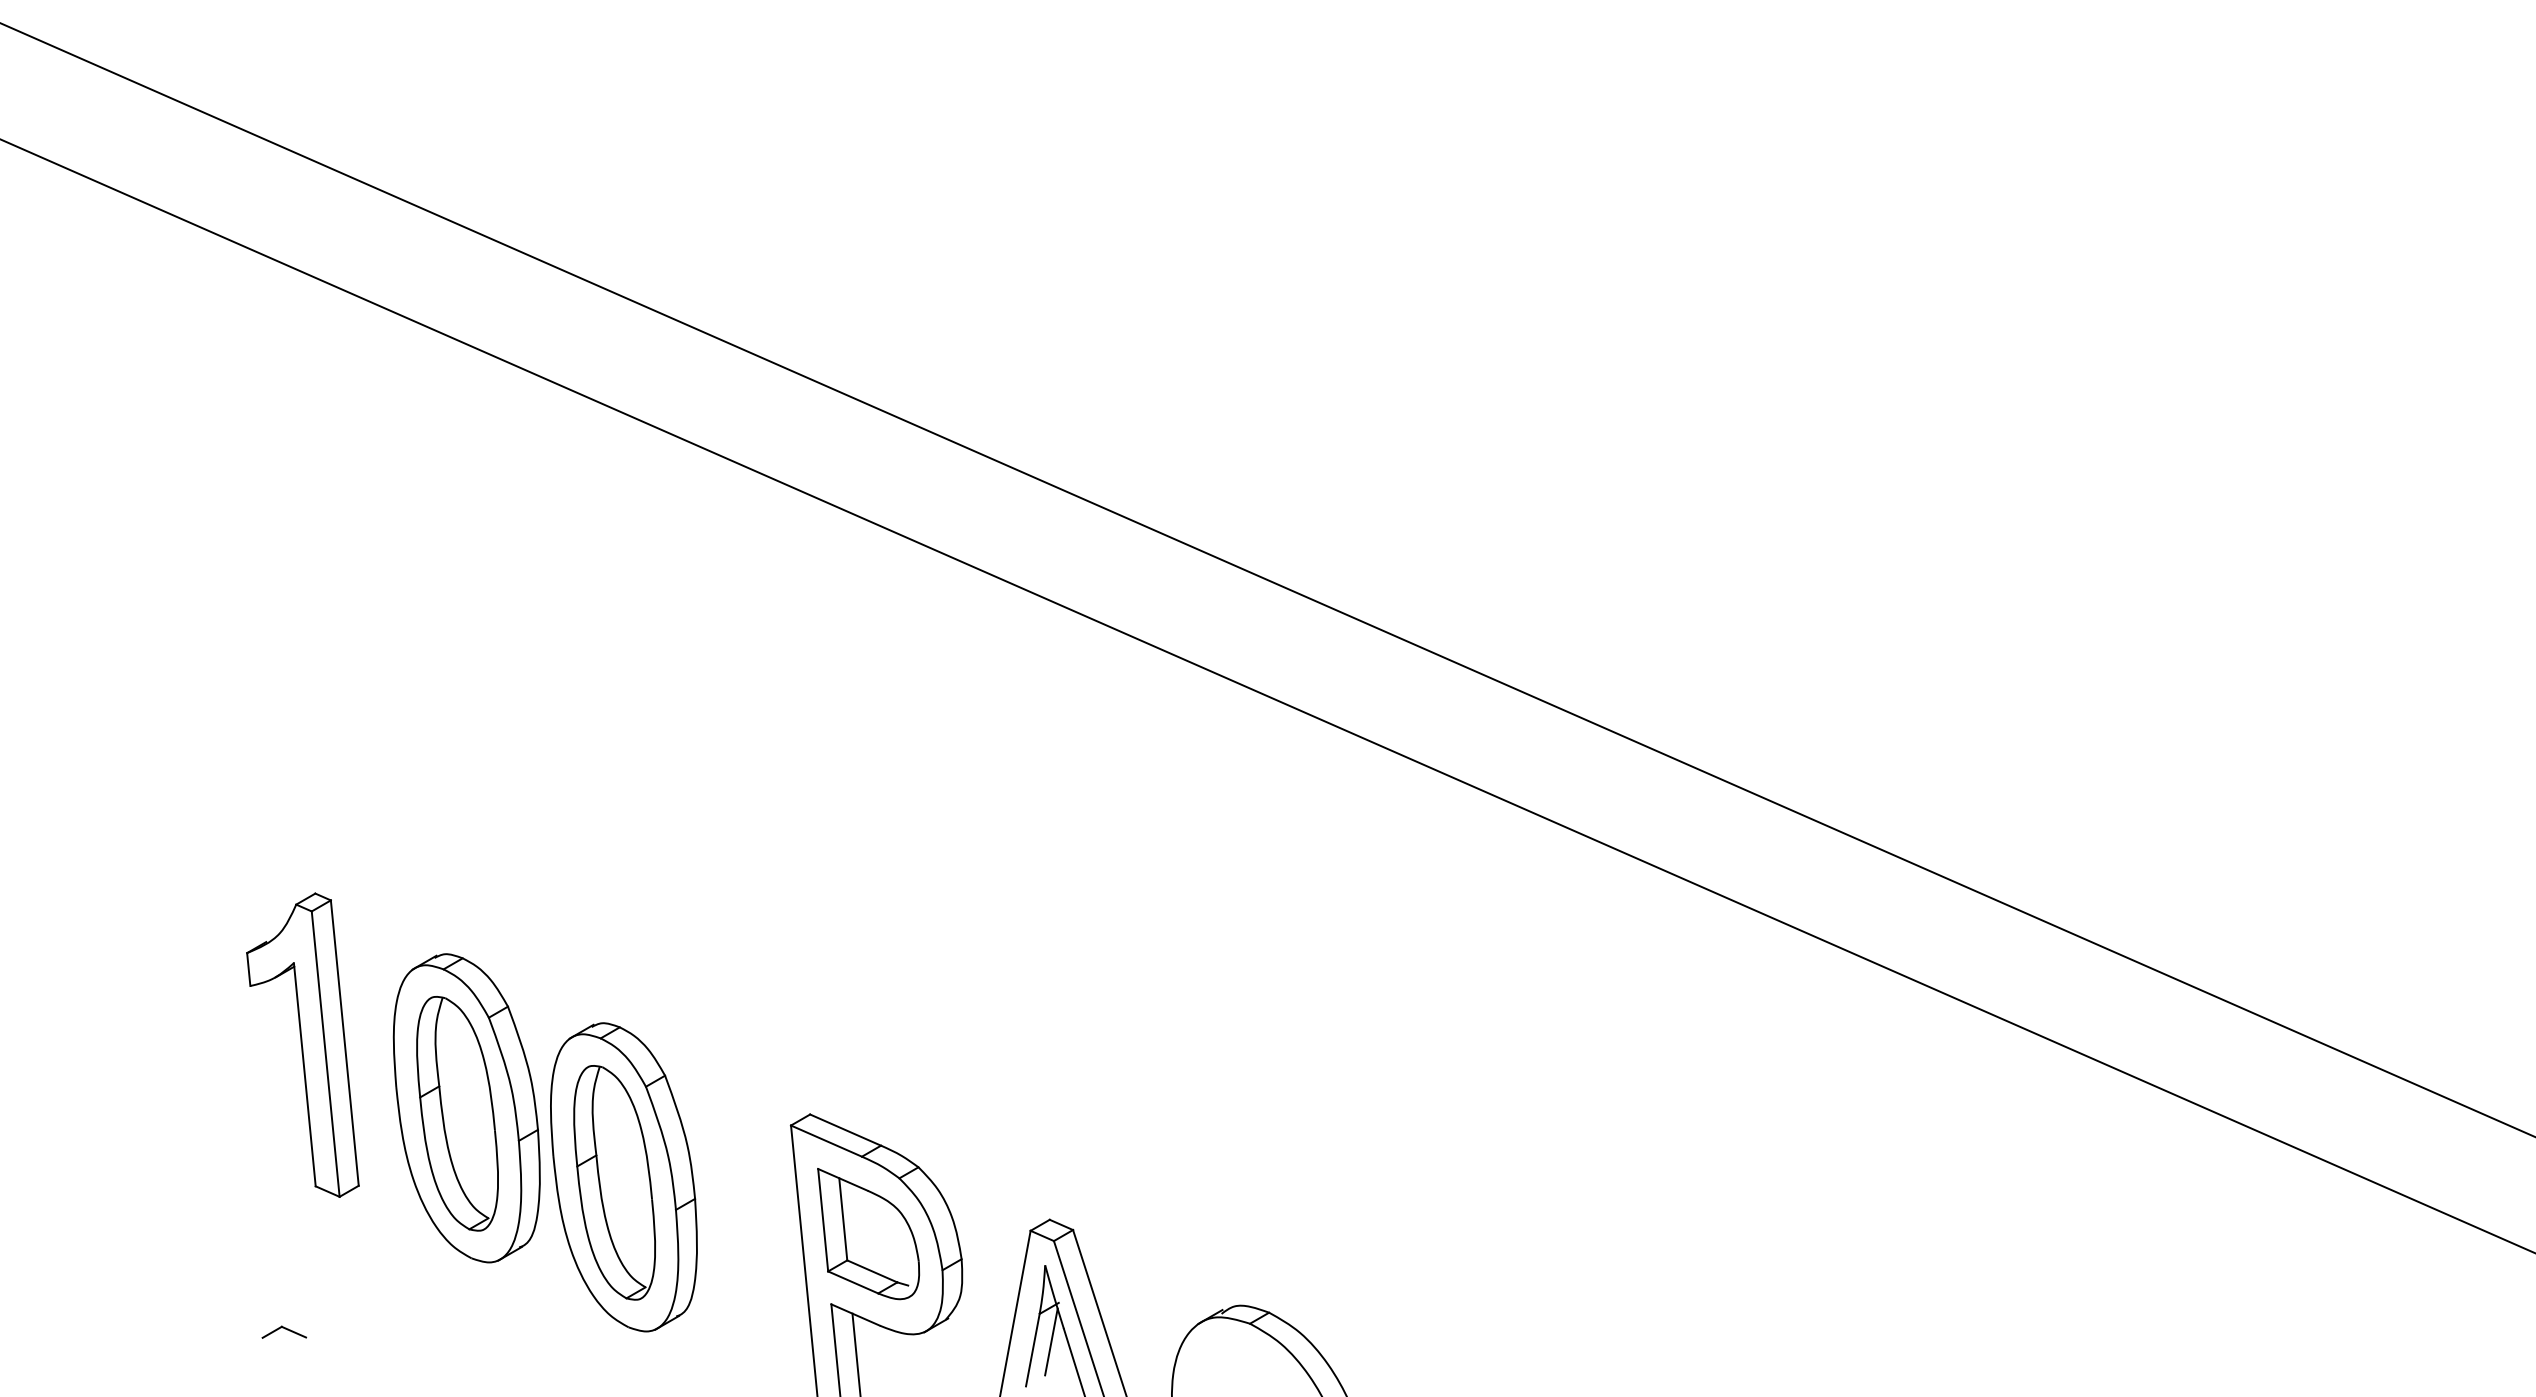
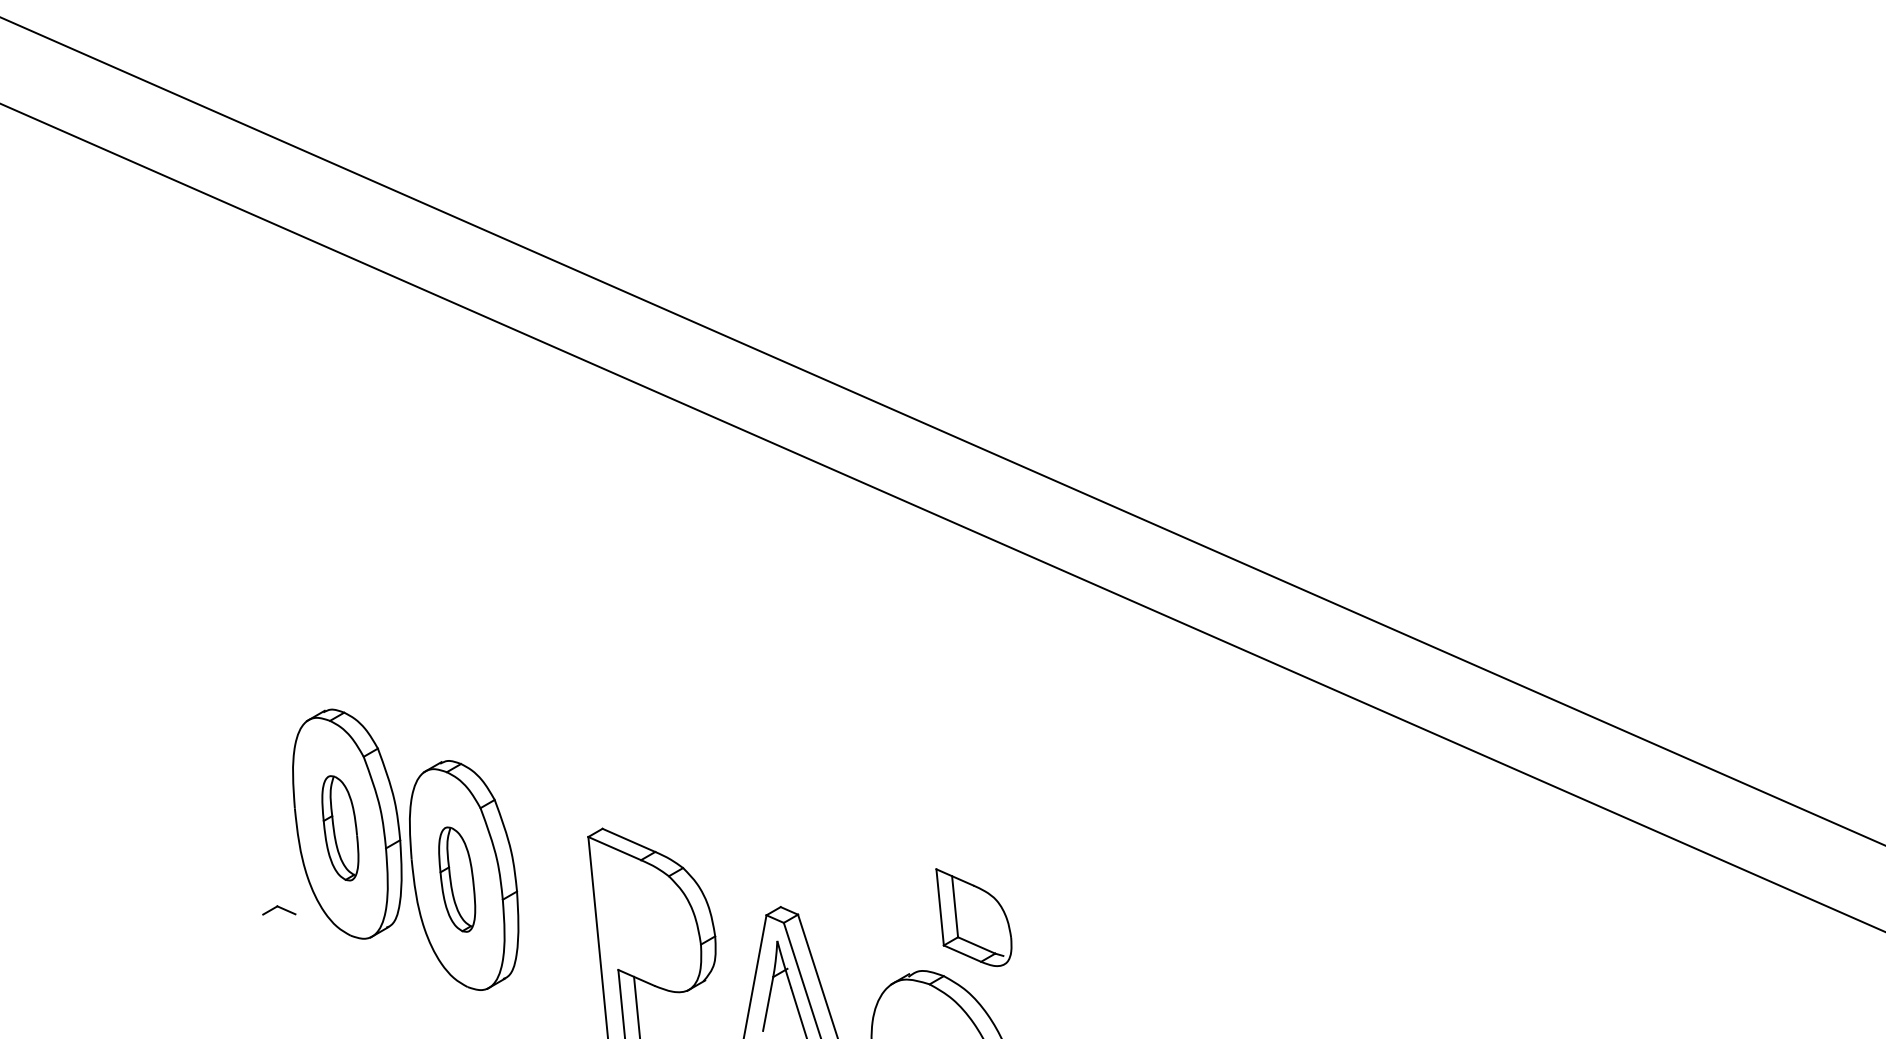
part: (302, 1044) -> (225, 776), removed
part: (457, 1113) -> (340, 828), size x0.6
part: (614, 1182) -> (457, 879), size x0.6
part: (868, 1234) -> (973, 918), moved
part: (283, 1331) -> (278, 909), moved
line: (1051, 1341) -> (782, 997), removed

